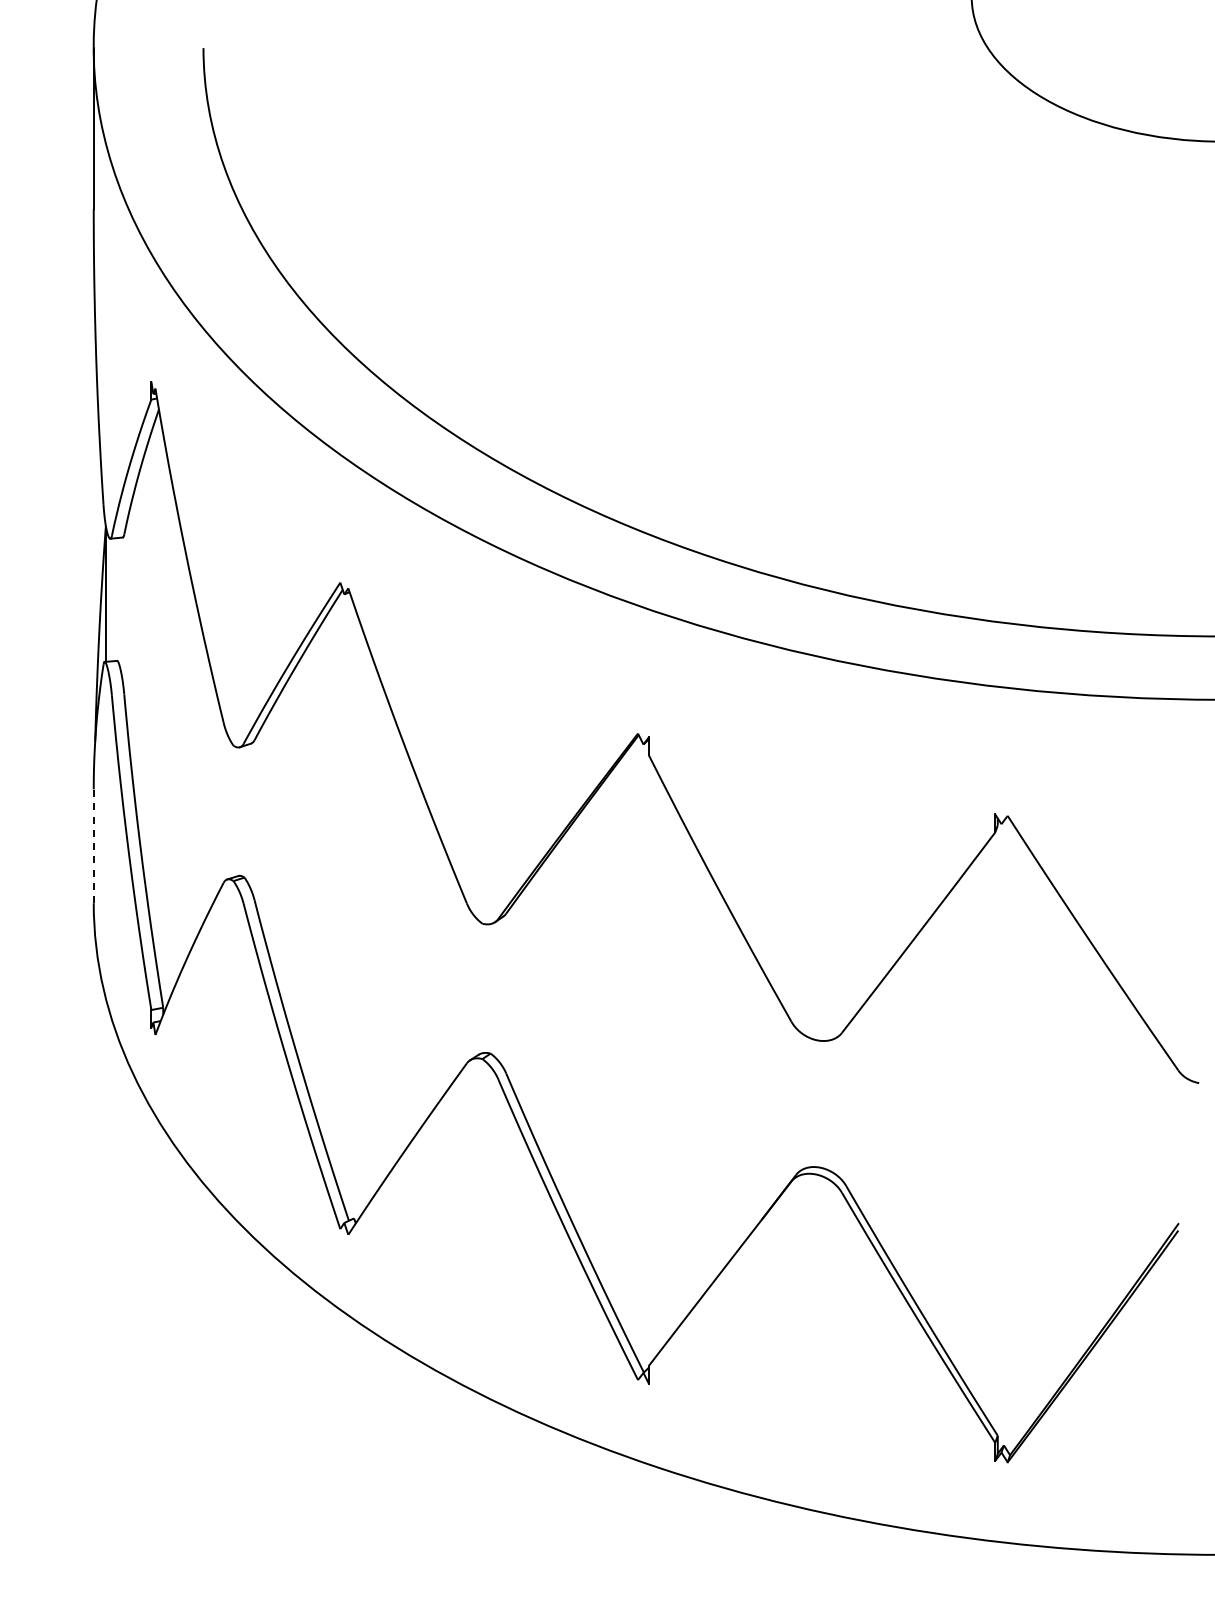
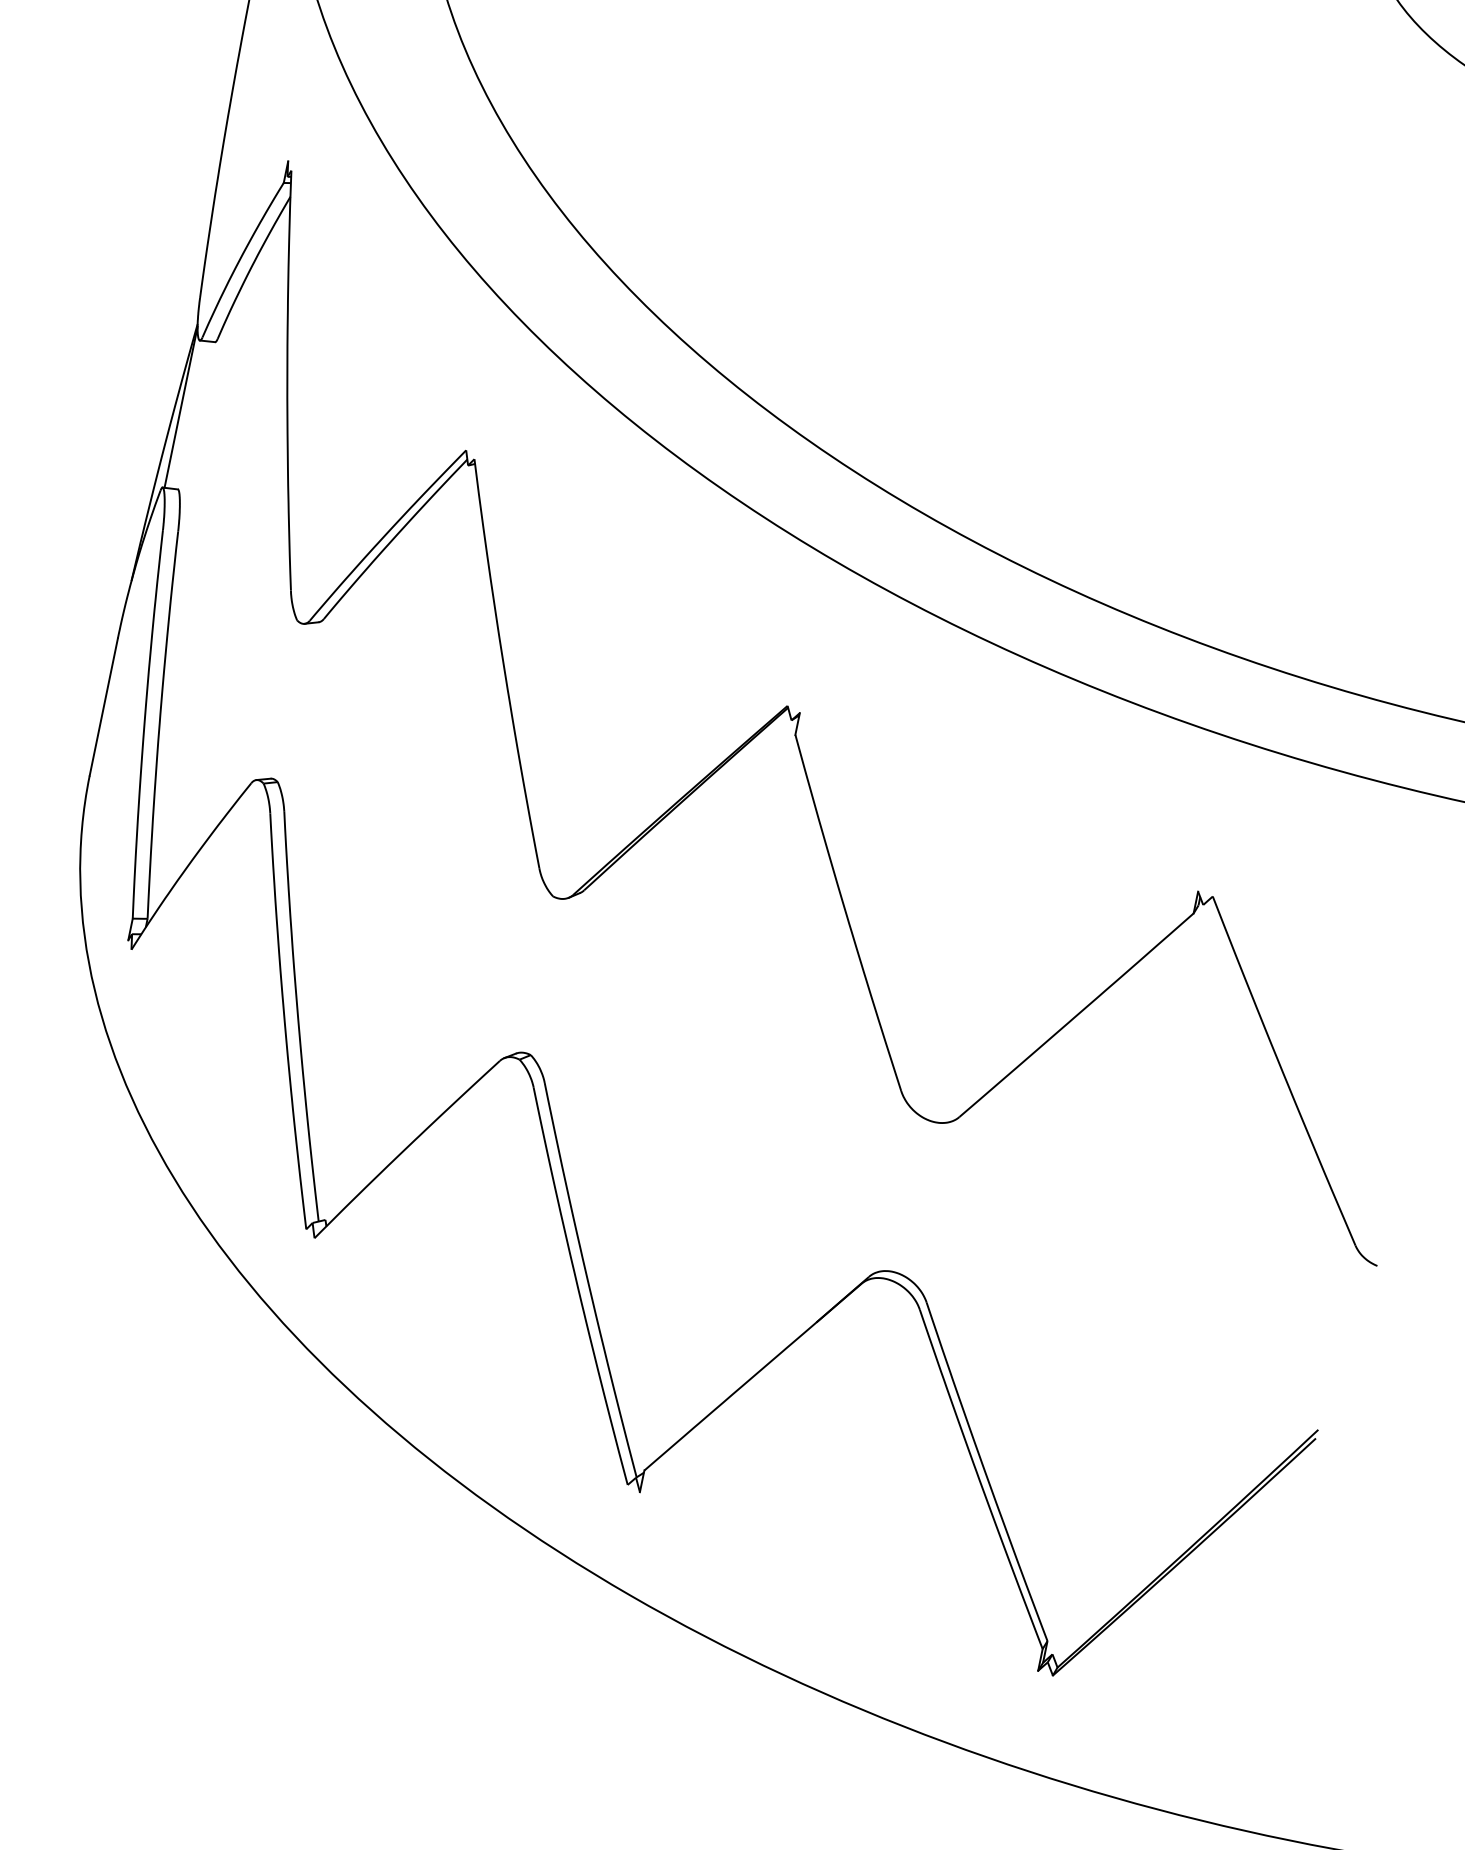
line: (93, 846) -> (103, 707), dashed -> solid

